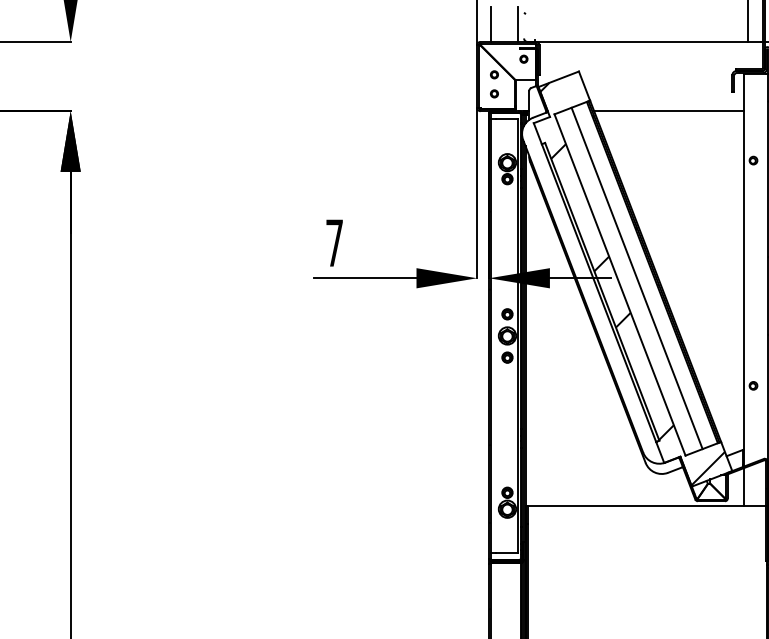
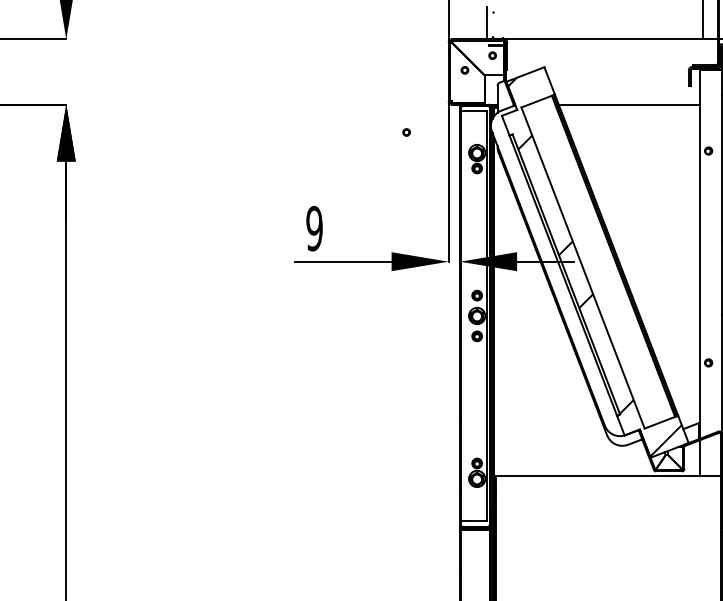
line: (490, 24) -> (461, 22), removed
part: (494, 93) -> (406, 132), moved
text: (334, 243) -> (314, 229), 7 -> 9
line: (636, 278) -> (598, 261), removed

